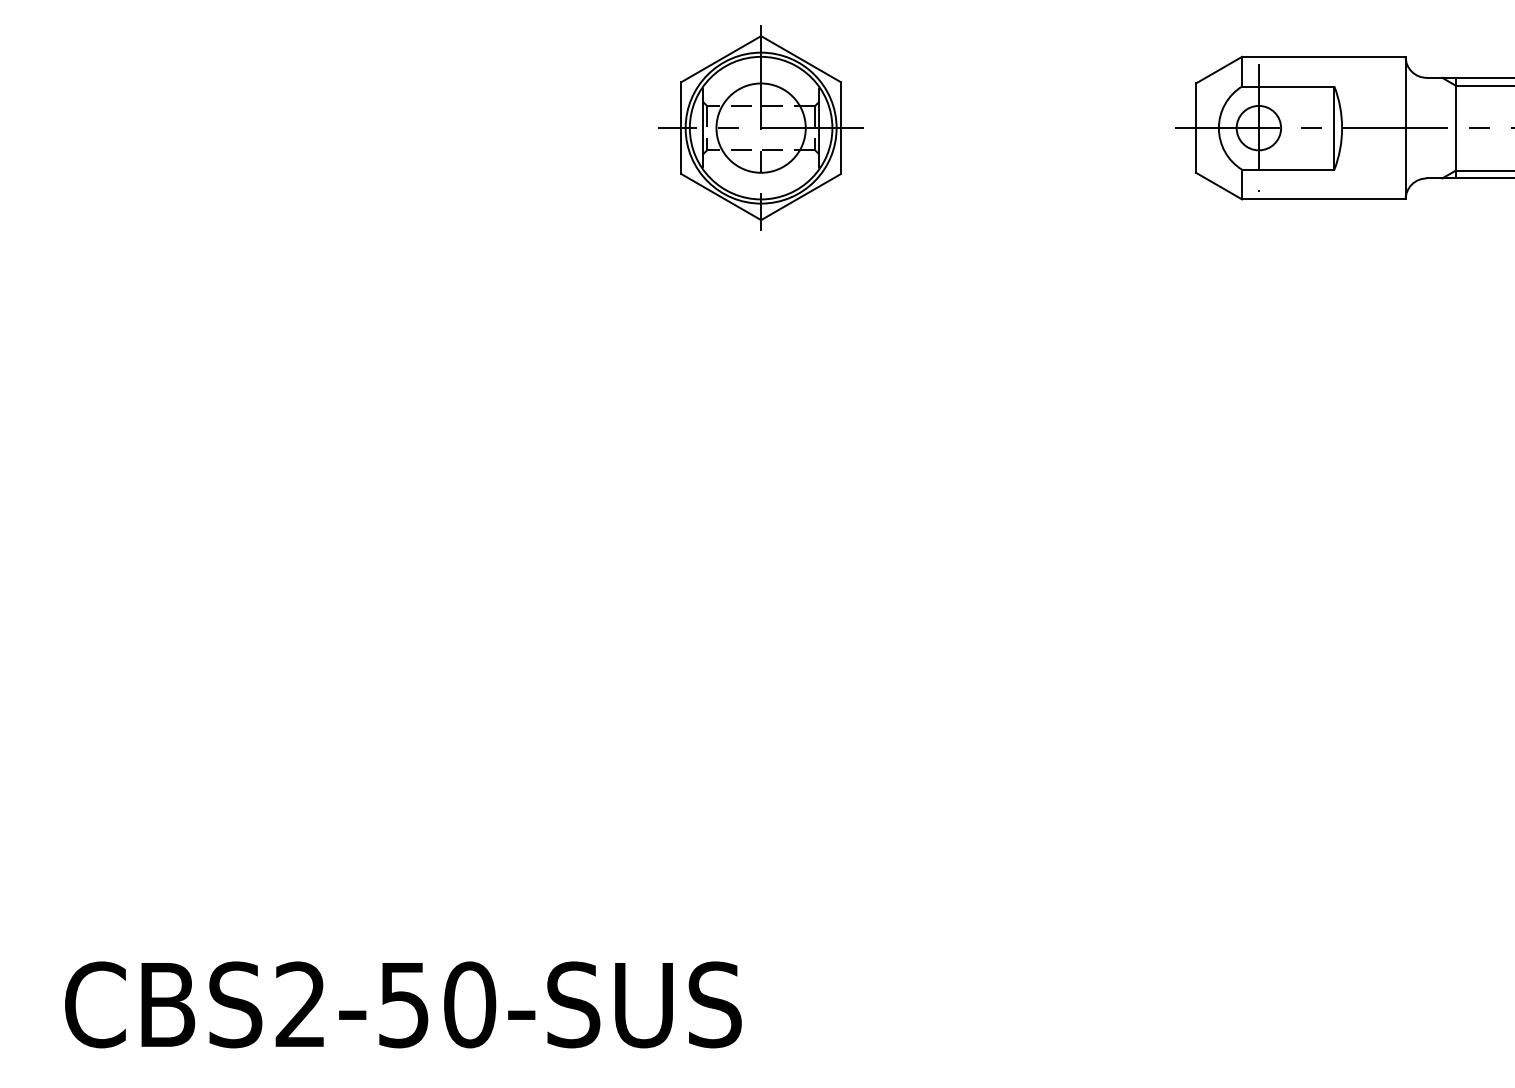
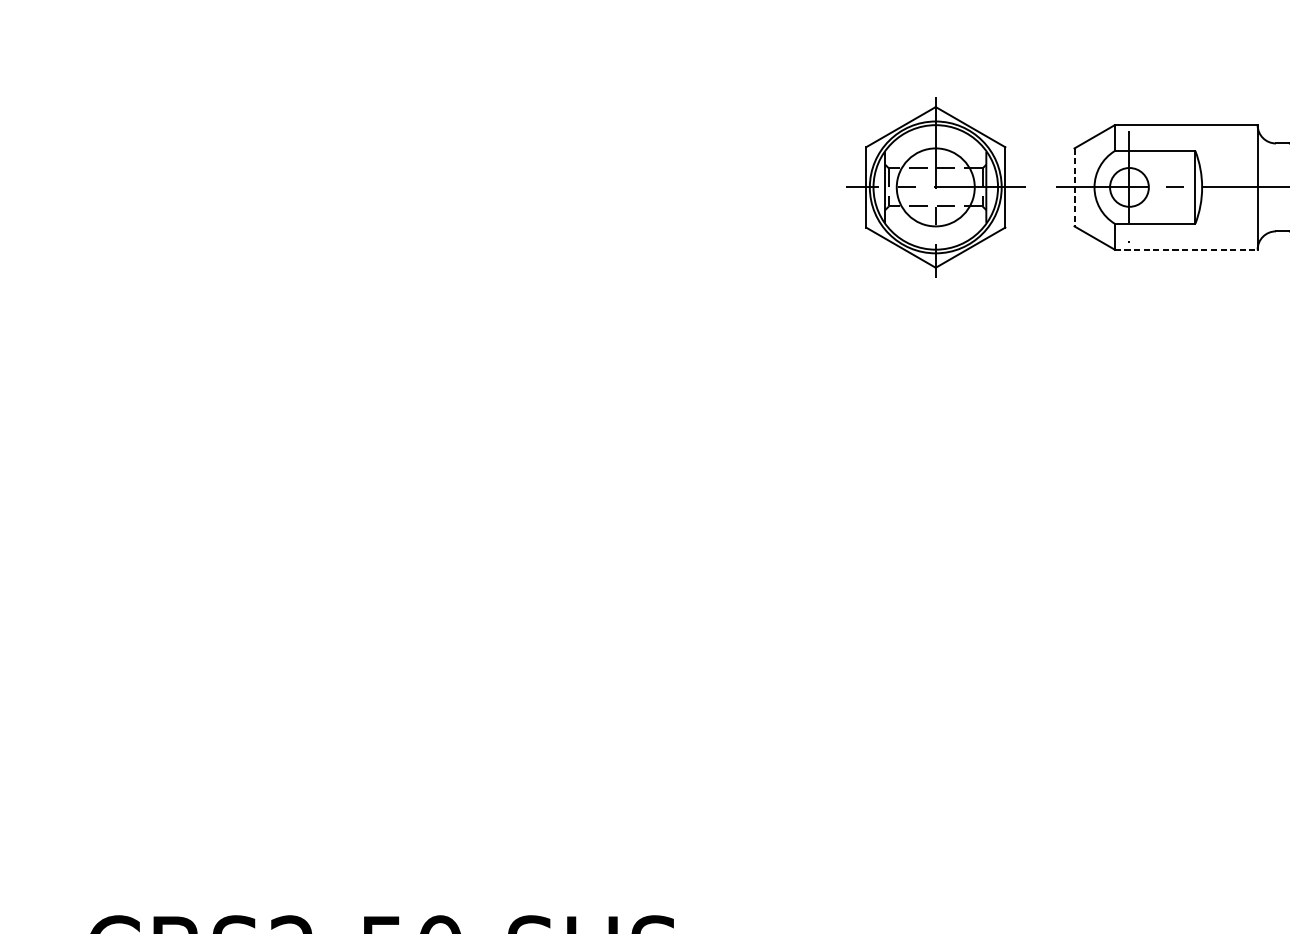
part: (760, 127) -> (935, 186), moved
line: (1196, 128) -> (1074, 187), solid -> dashed
line: (1323, 199) -> (1185, 249), solid -> dashed

